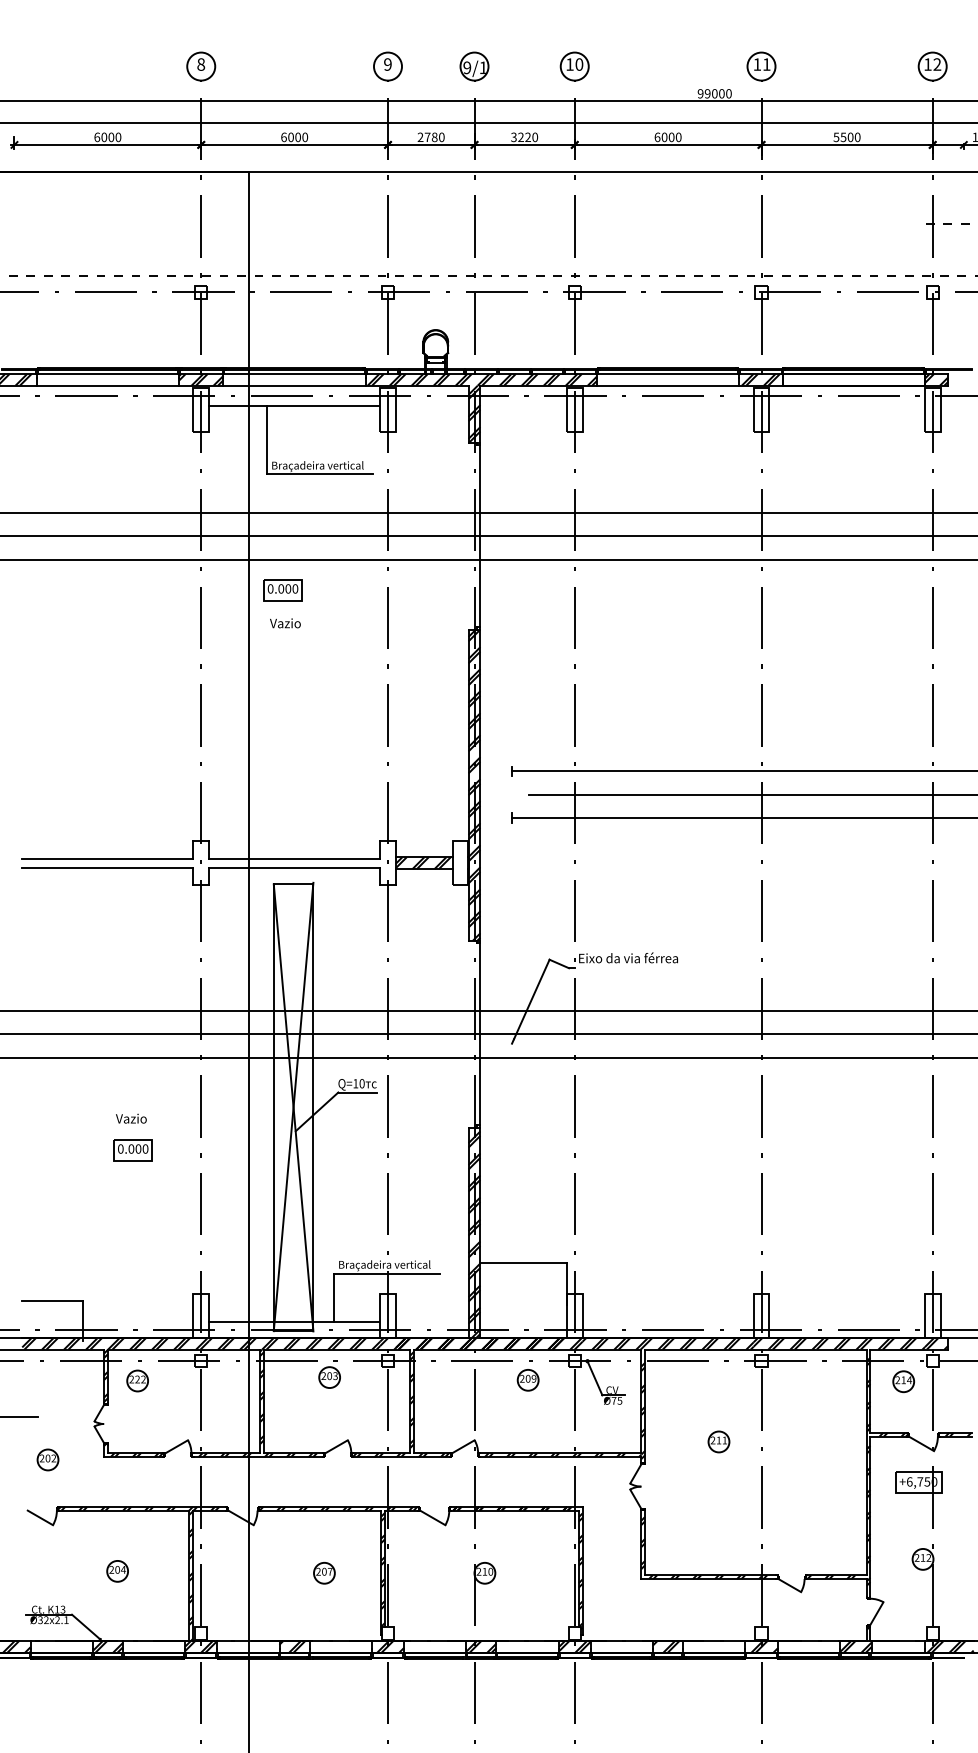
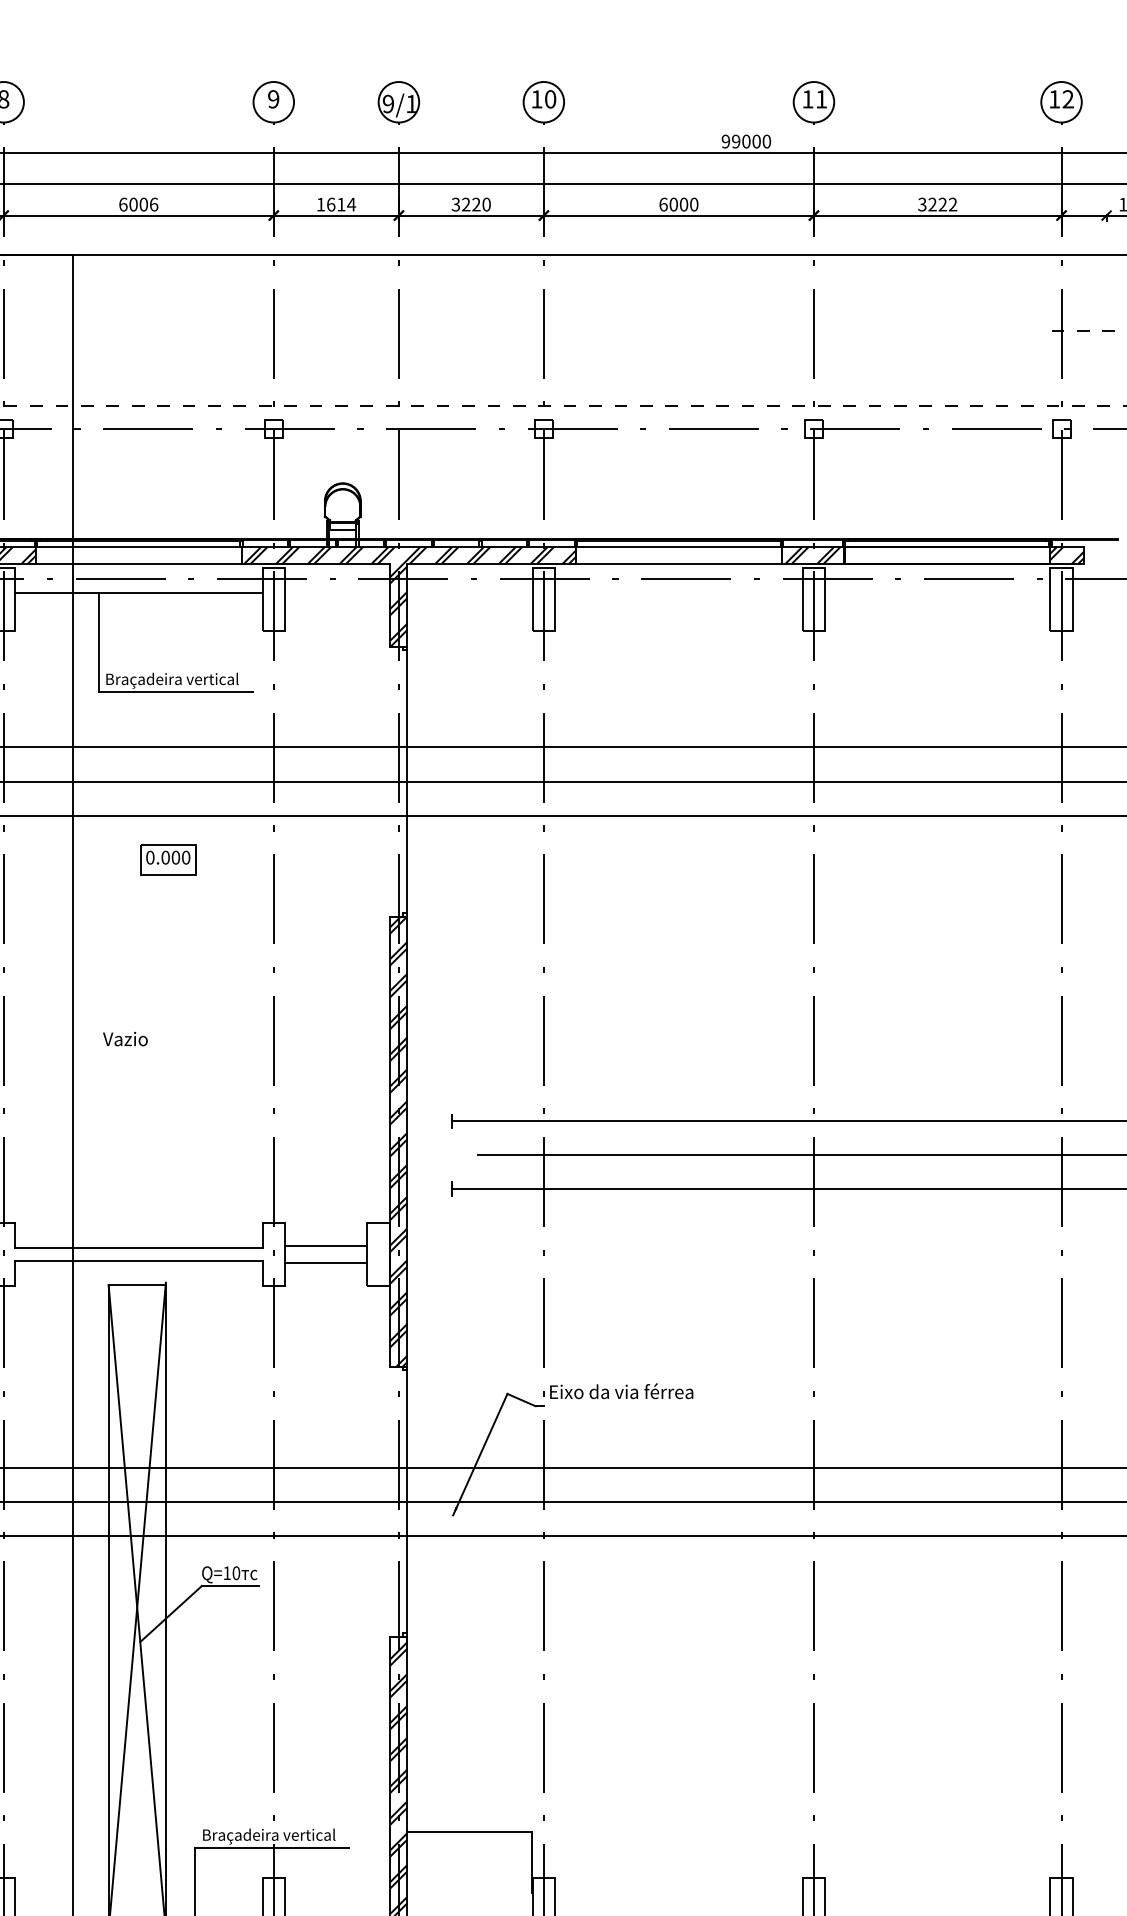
text: (305, 136) -> (154, 203), 6000 -> 6006
text: (430, 137) -> (335, 204), 2780 -> 1614
text: (847, 137) -> (938, 204), 5500 -> 3222
part: (282, 590) -> (167, 859), moved
text: (285, 623) -> (125, 1039), moved
hatch: (422, 863) -> (323, 1254), removed

